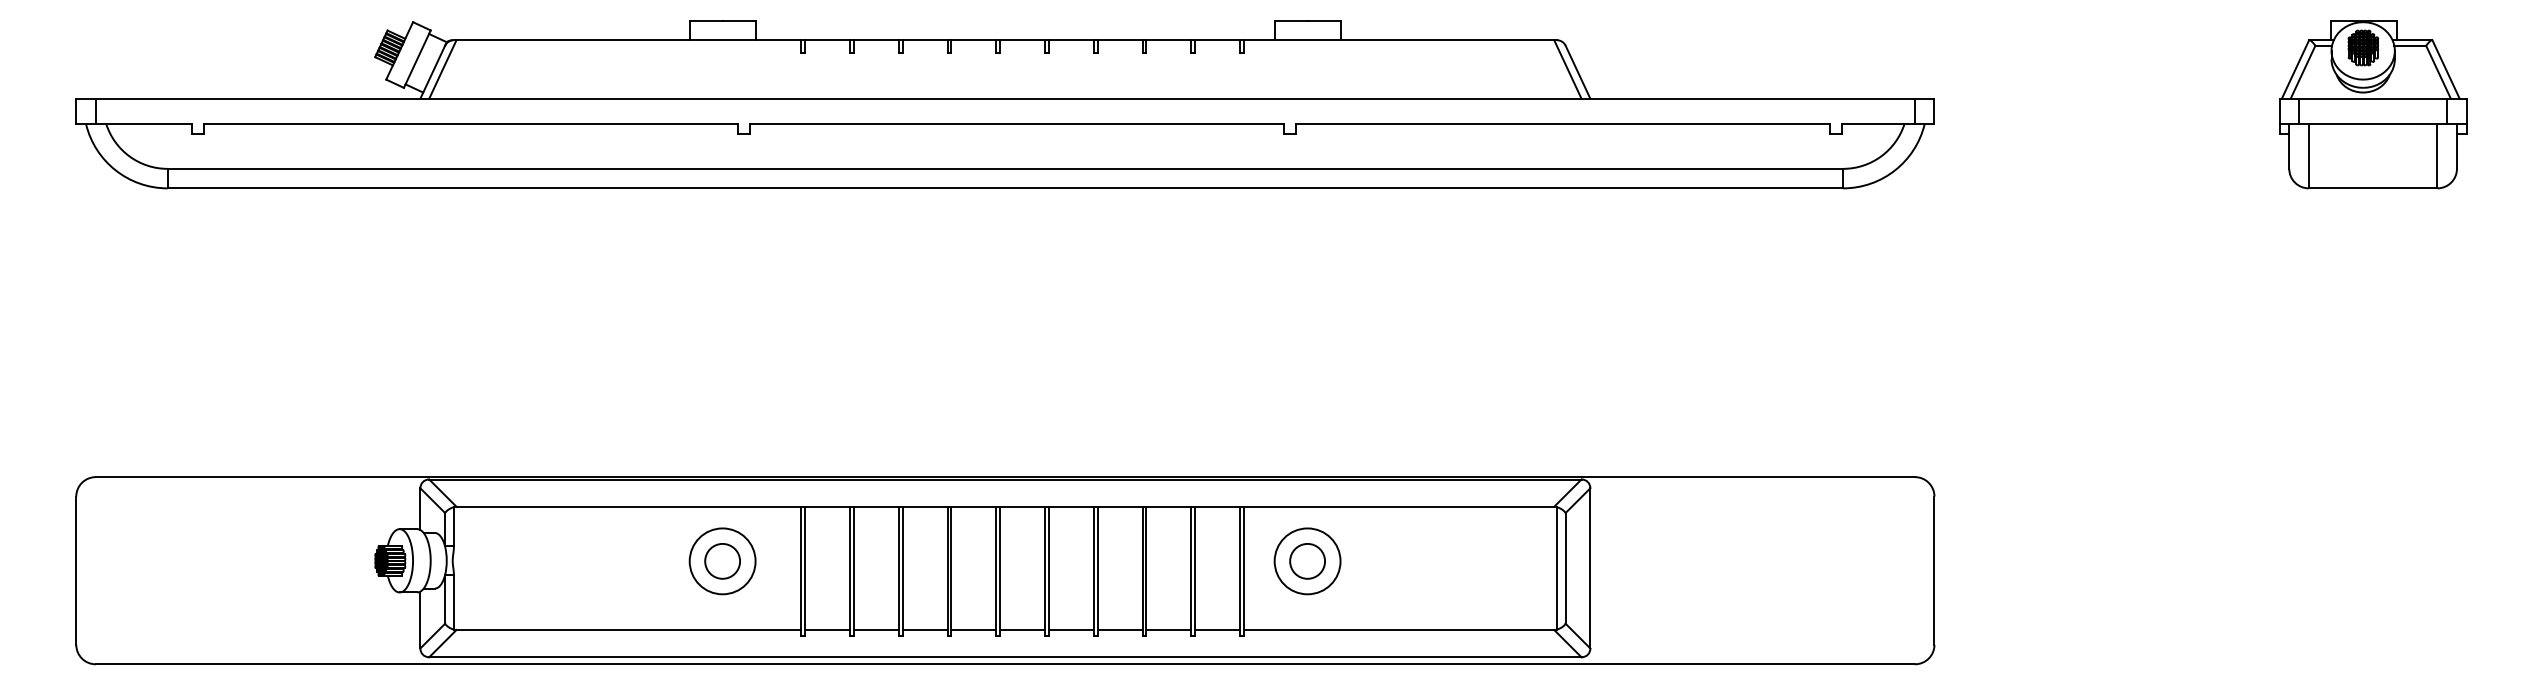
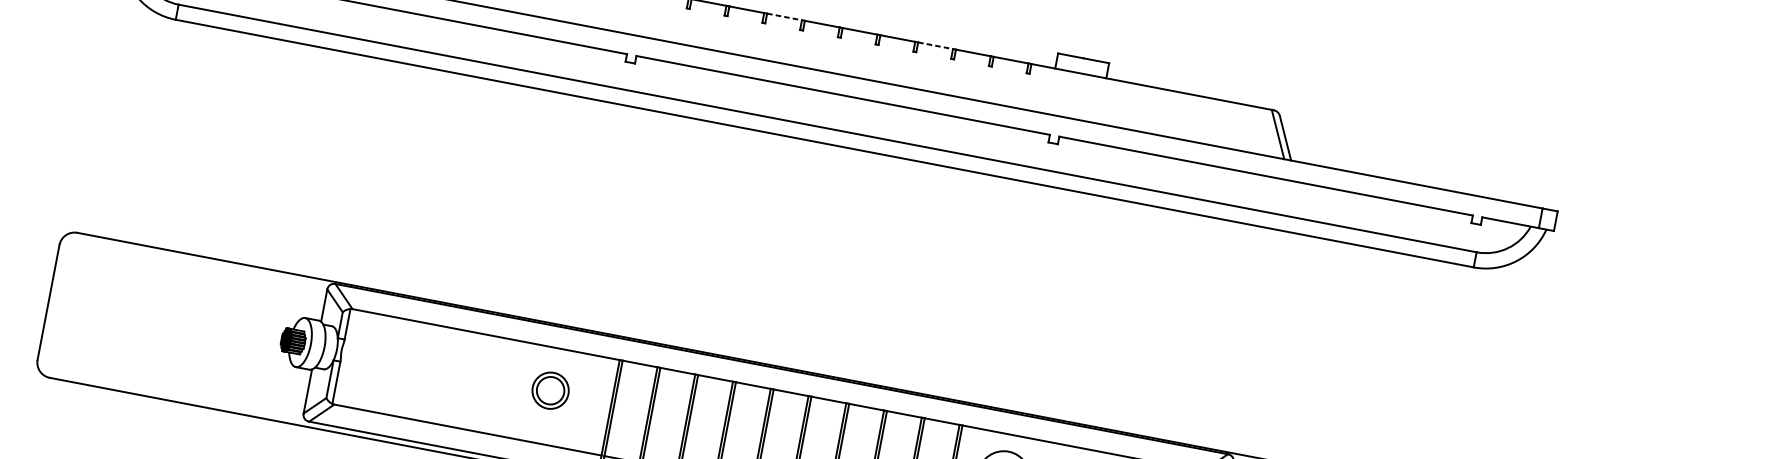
line: (925, 40) -> (784, 17), solid -> dashed
line: (1120, 40) -> (935, 46), solid -> dashed
circle: (722, 561) -> (550, 390), size x0.7

